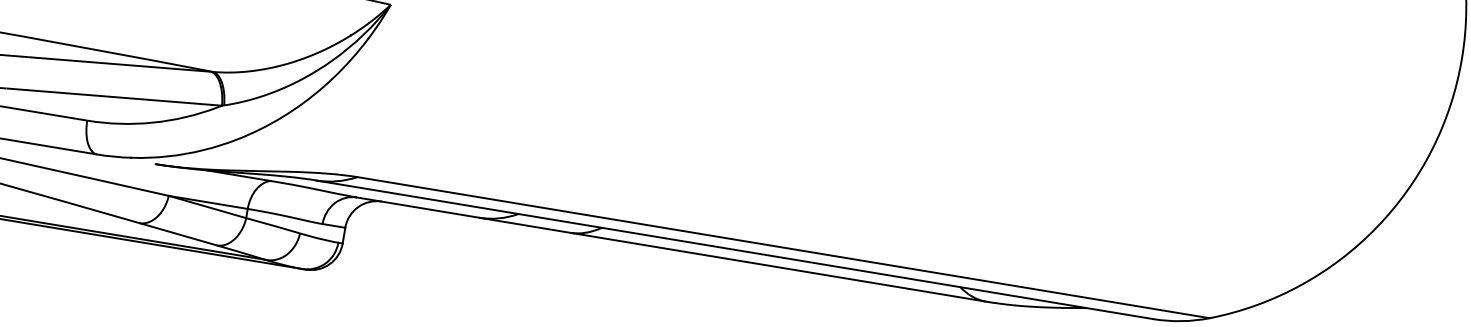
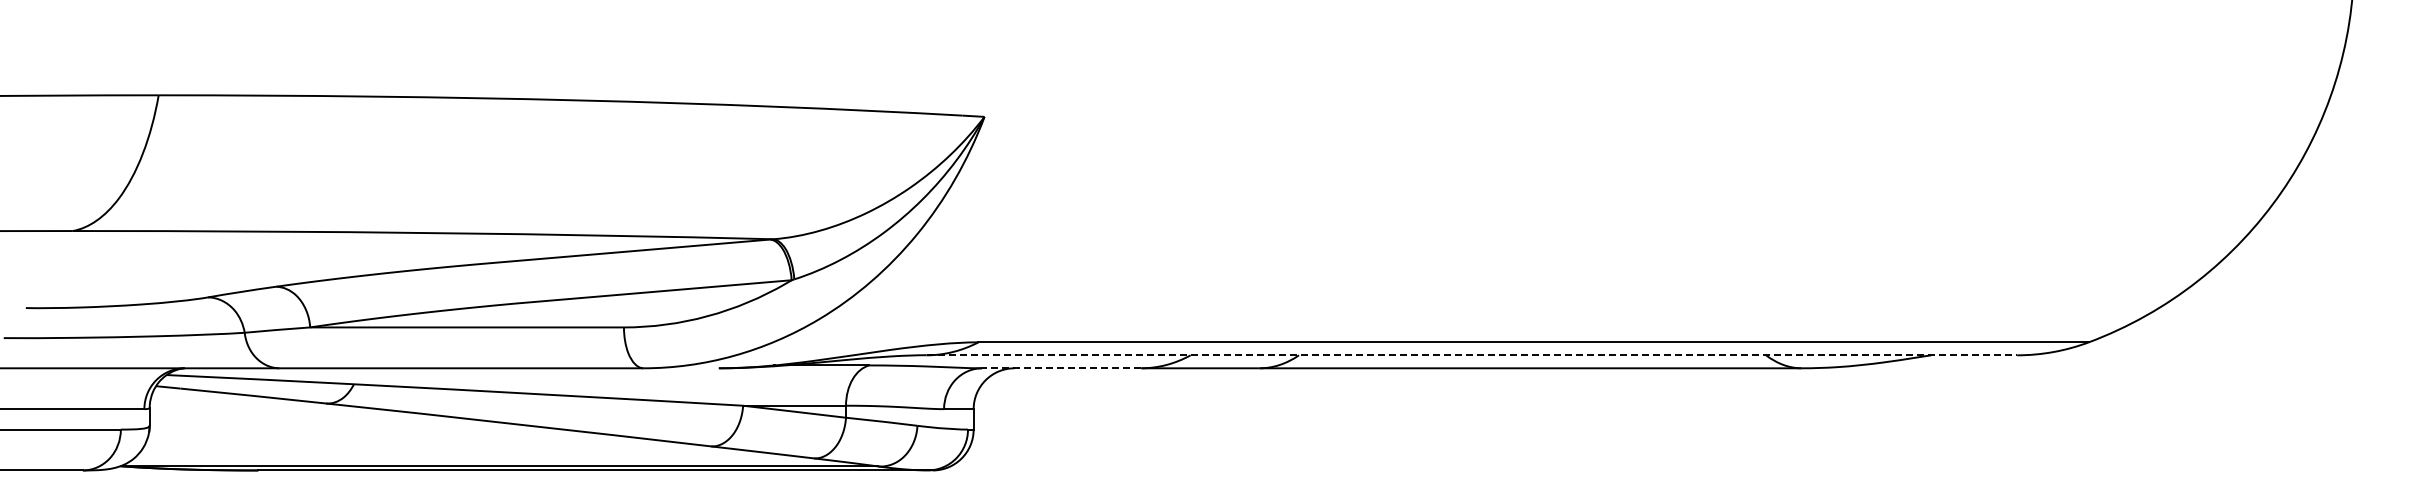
line: (417, 207) -> (1061, 368), solid -> dashed
line: (735, 249) -> (1472, 355), solid -> dashed

